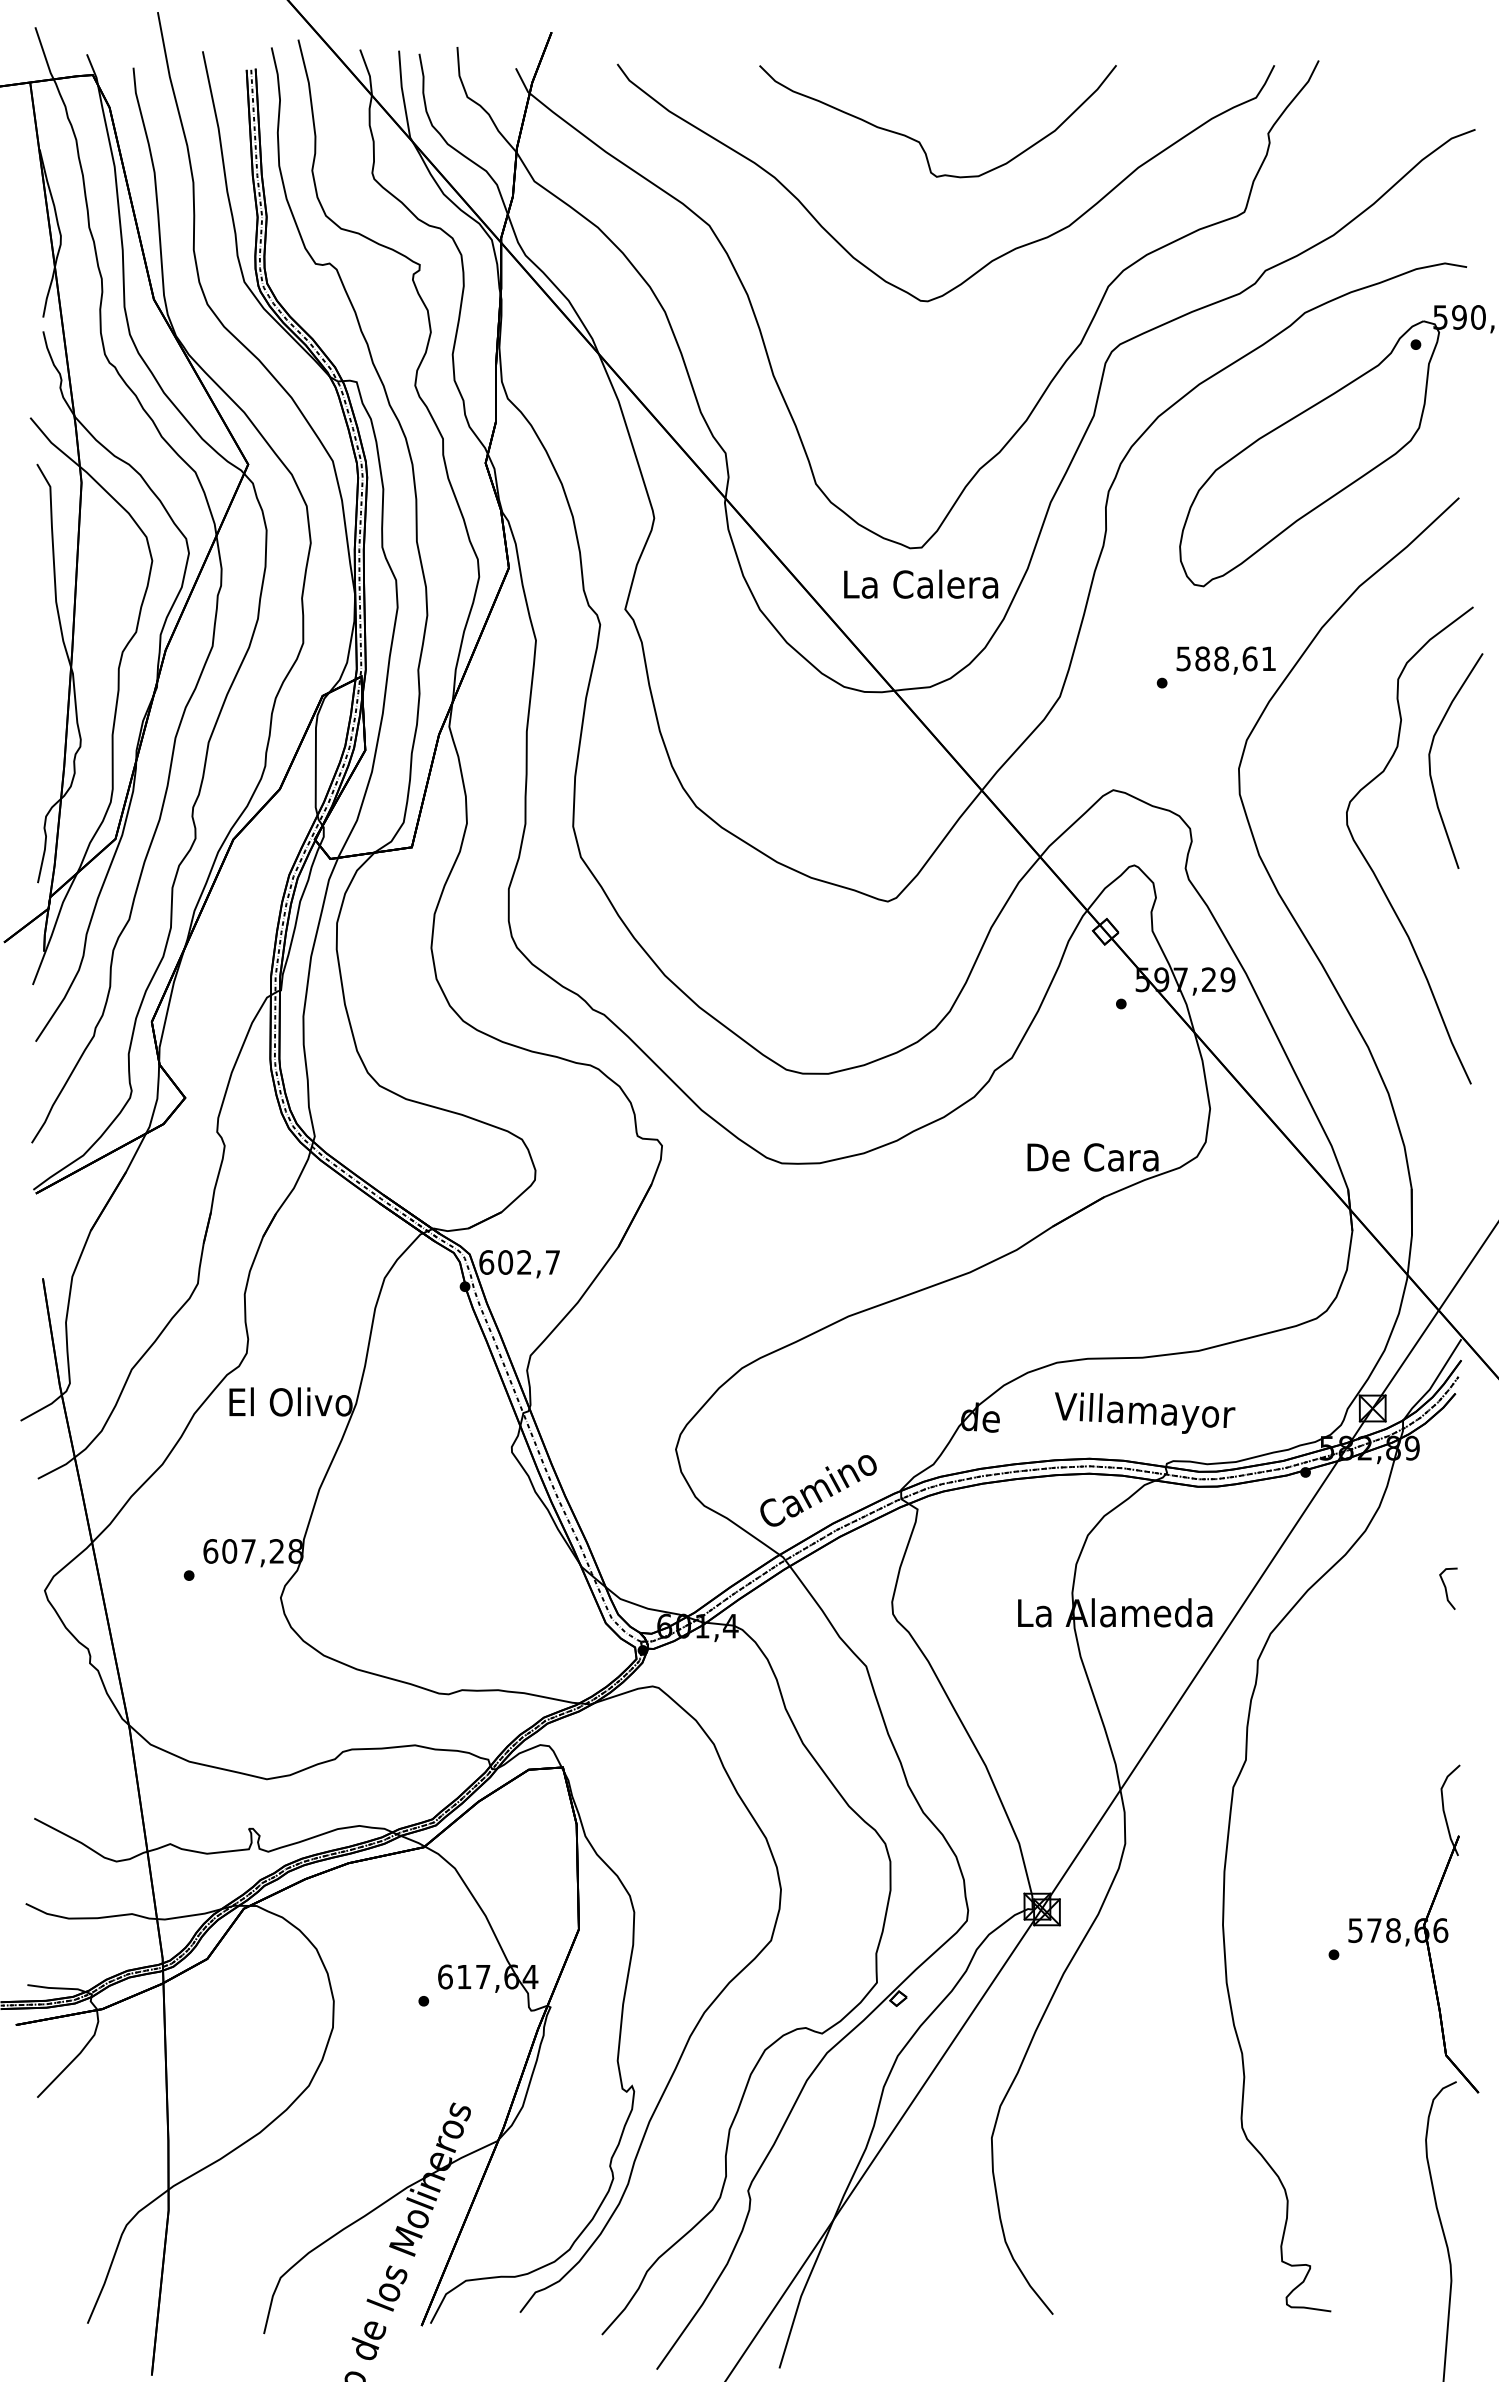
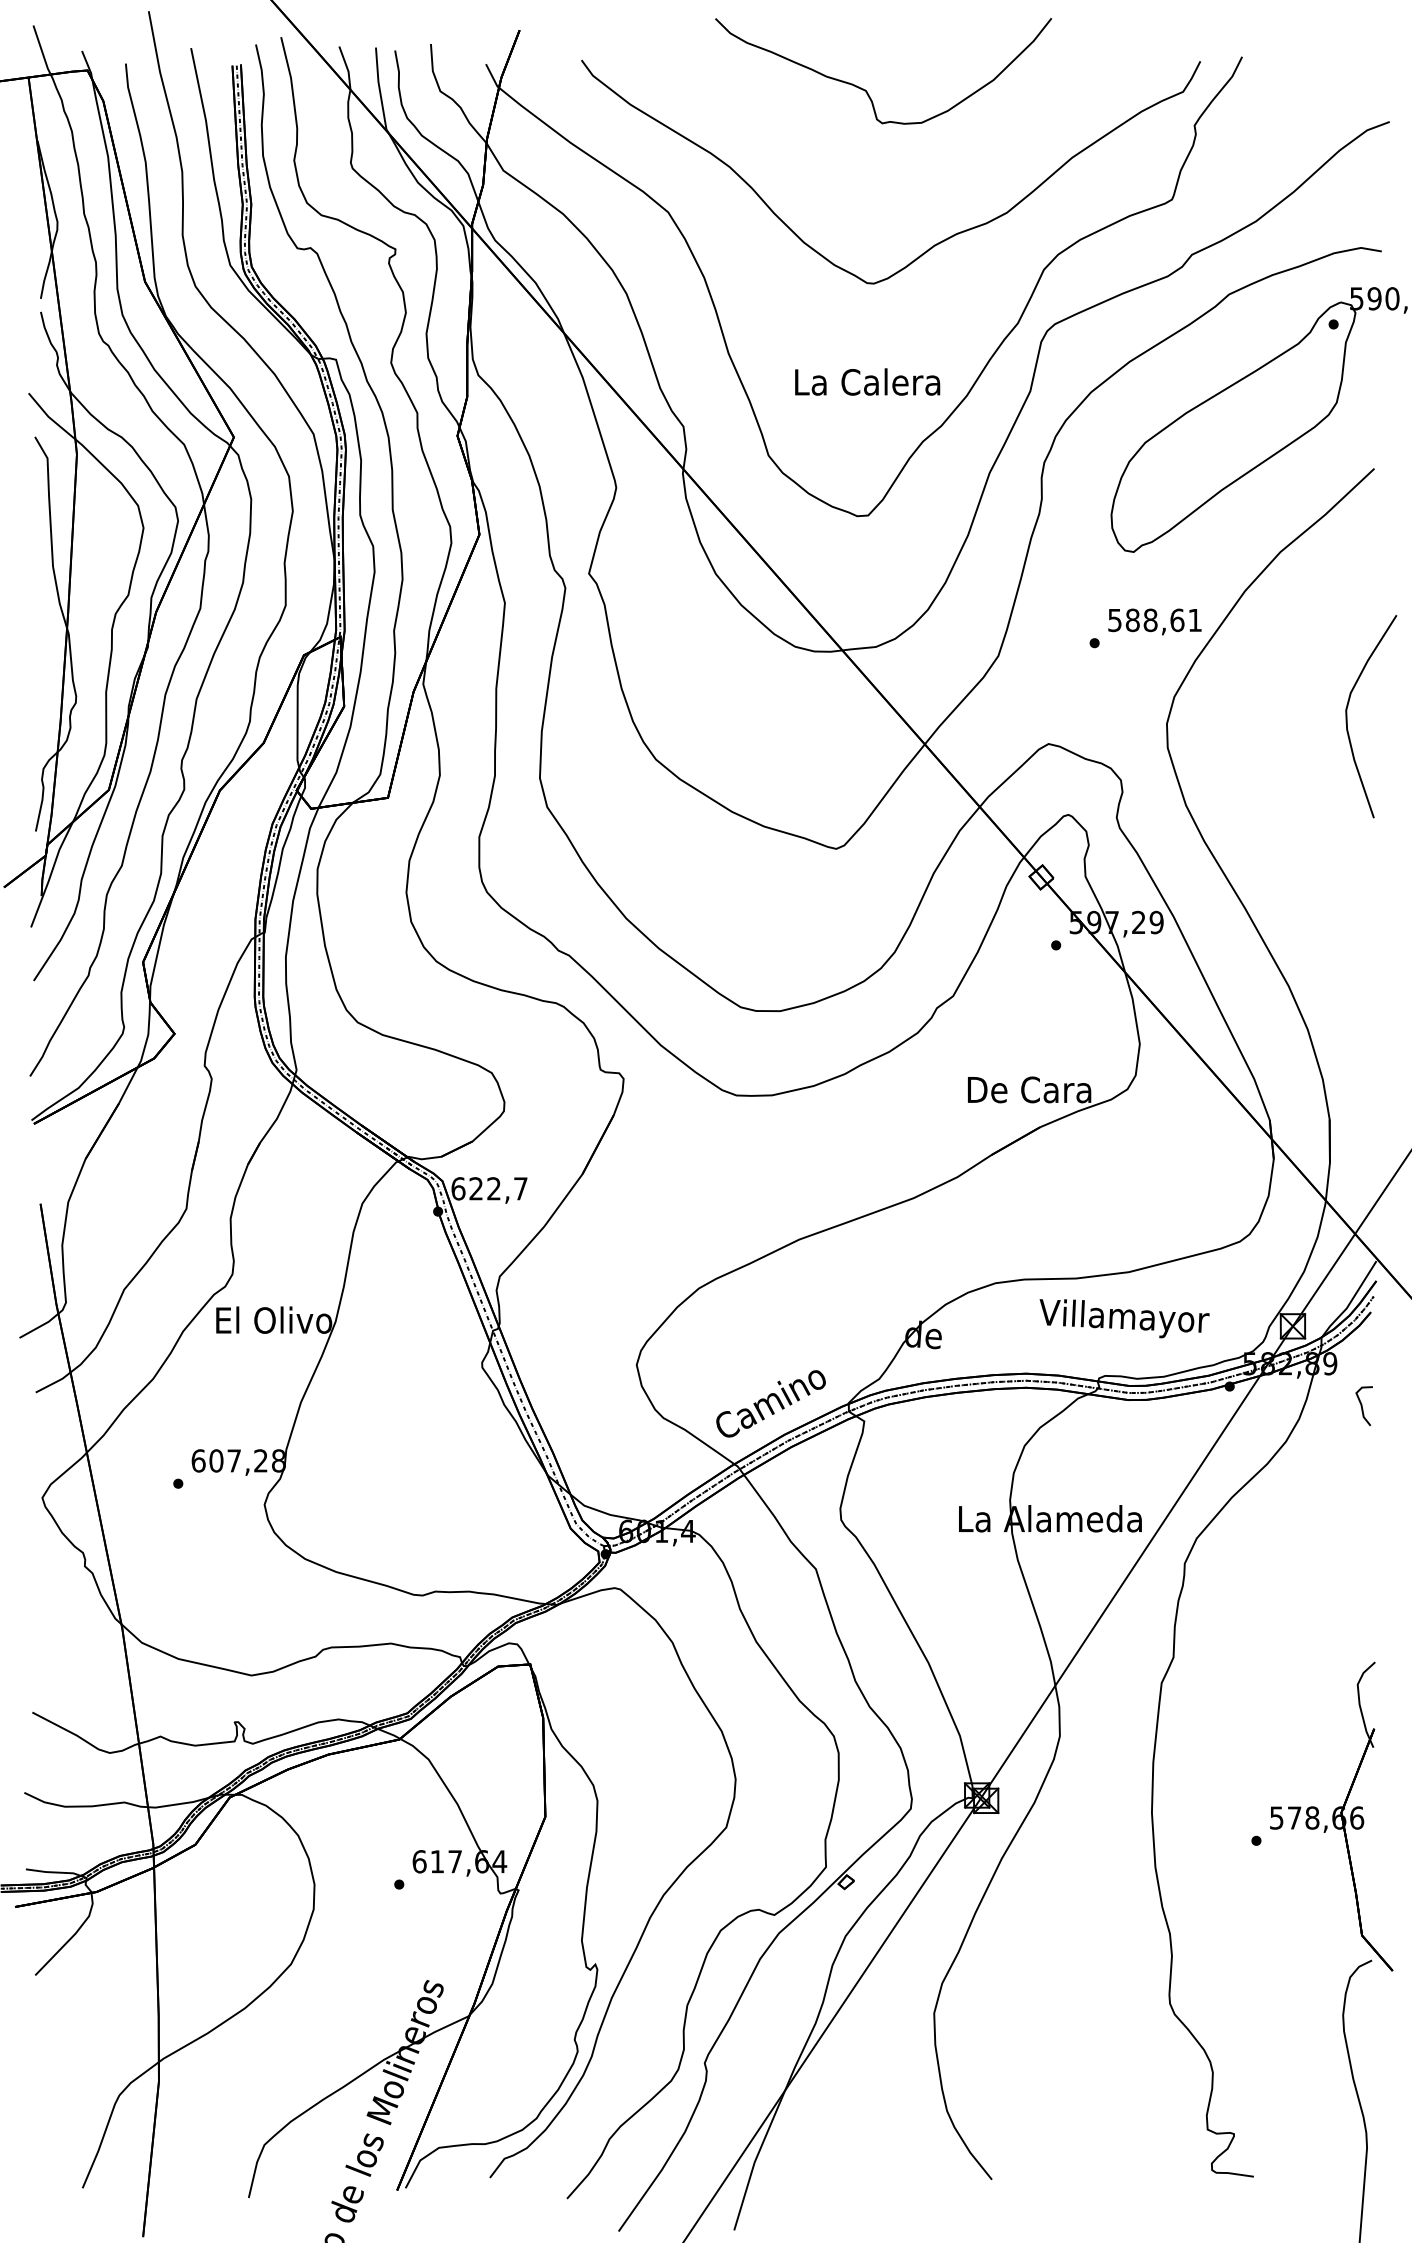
curve: (918, 140) -> (865, 89), moved
text: (920, 583) -> (867, 381), moved
curve: (1371, 866) -> (1291, 815), removed
text: (505, 1262) -> (476, 1188), 602,7 -> 622,7
text: (1145, 1412) -> (1124, 1318), moved
curve: (1446, 1588) -> (1362, 1405), moved

